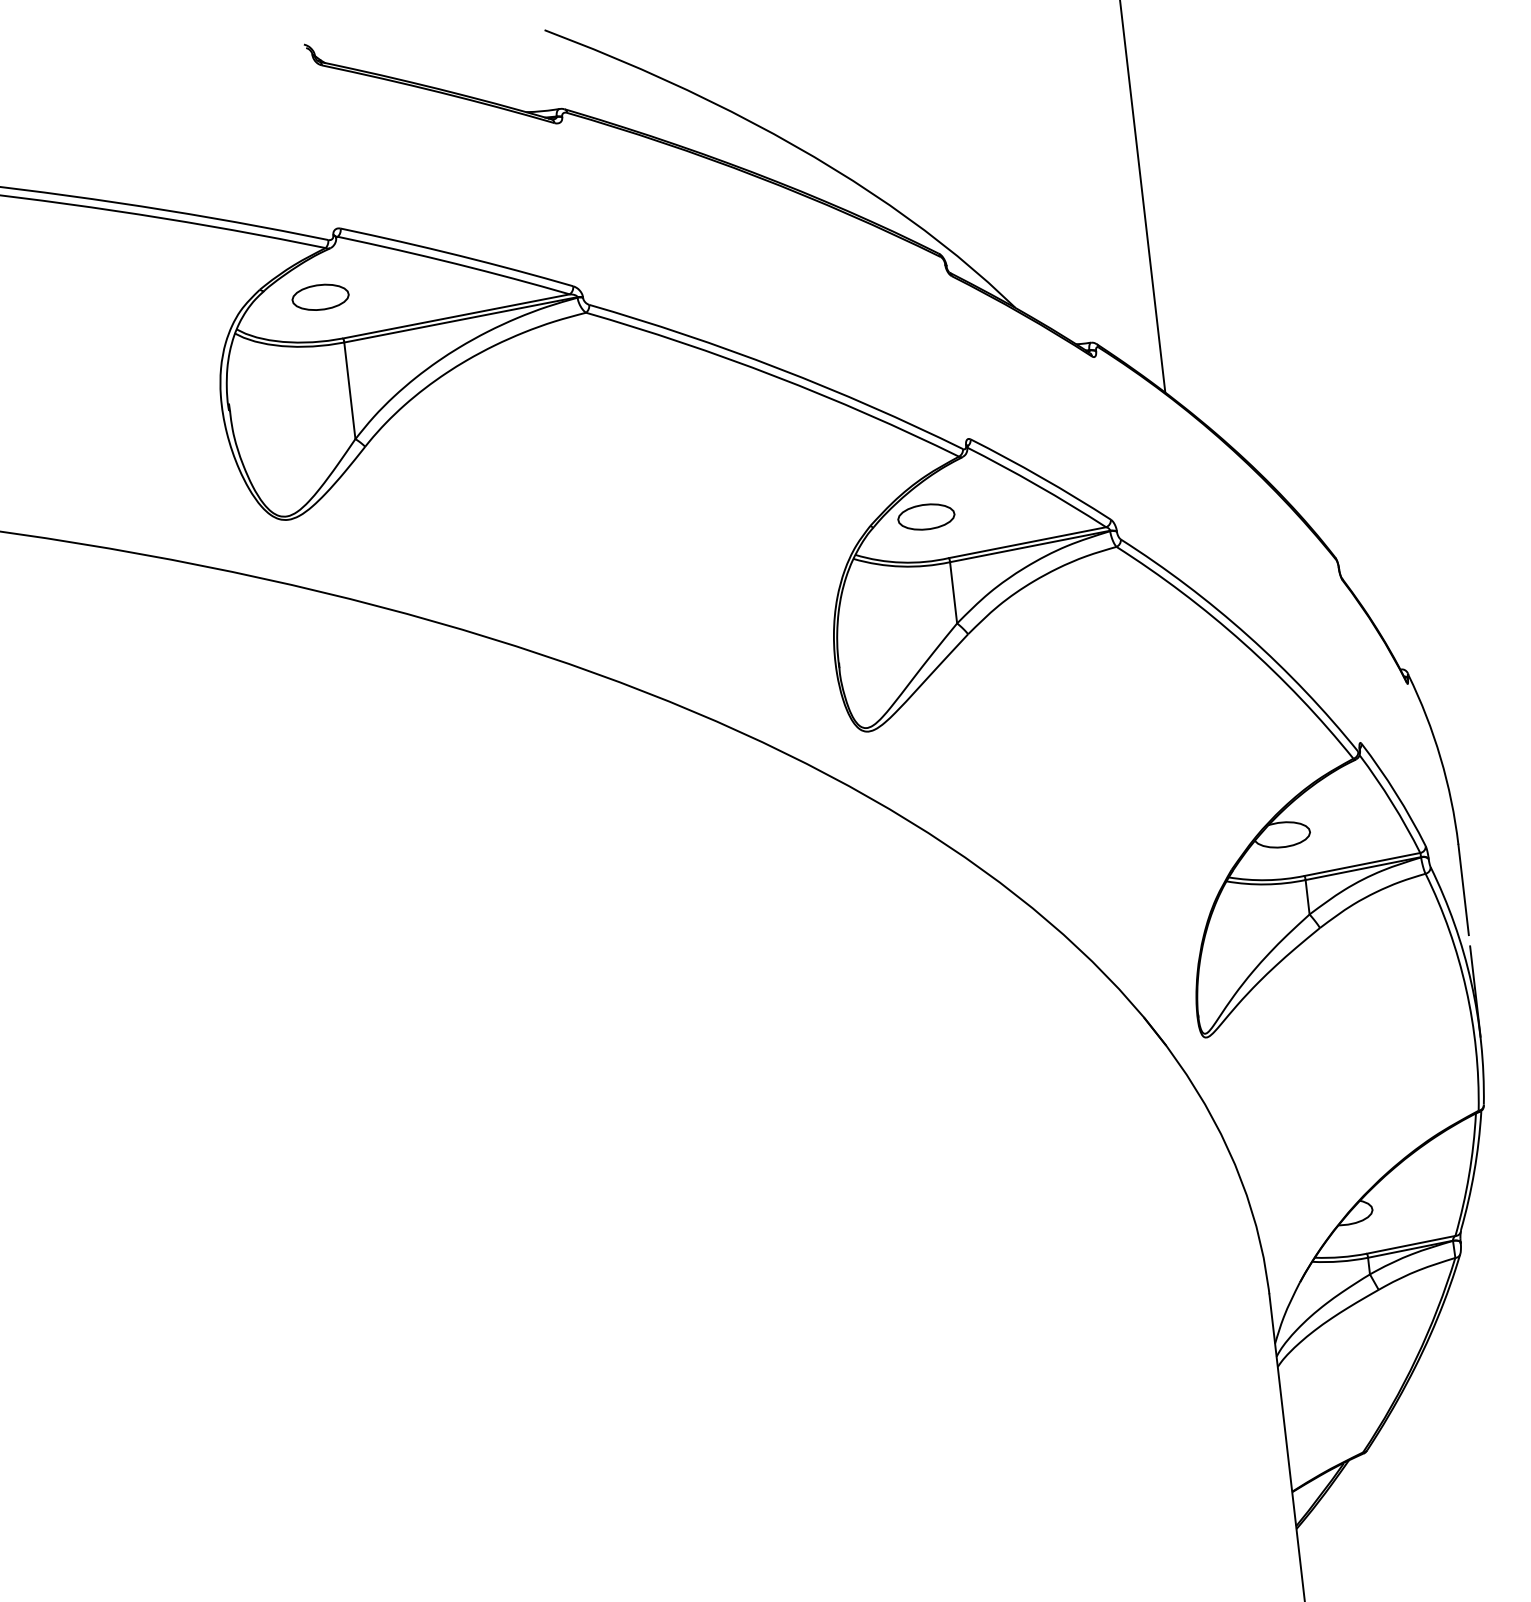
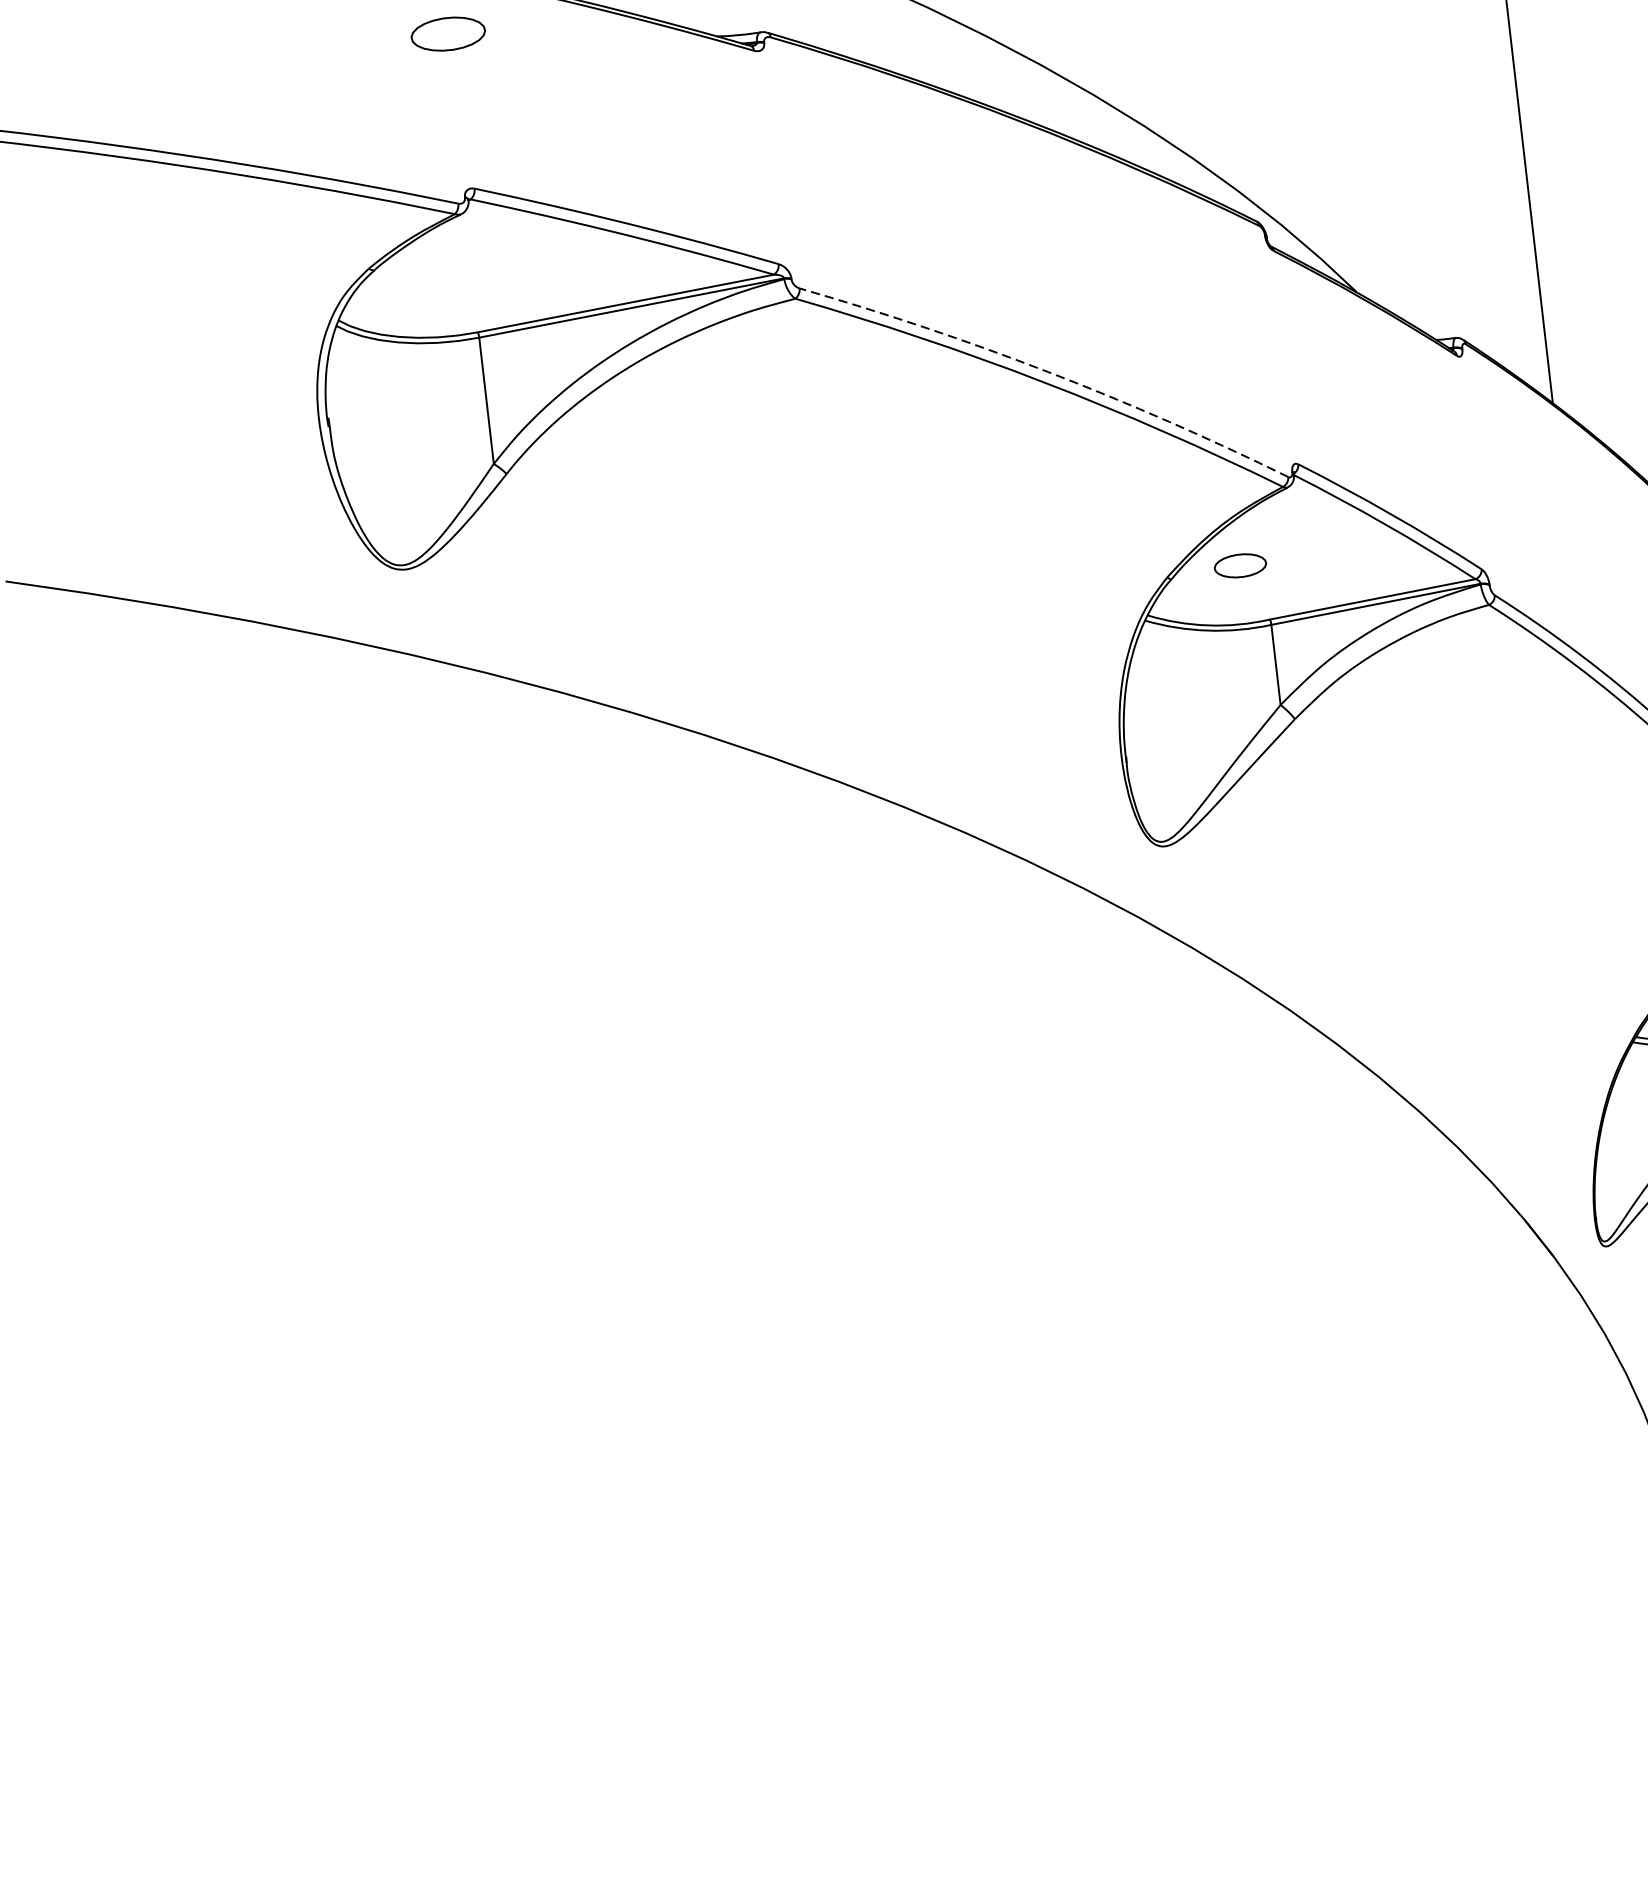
part: (320, 296) -> (448, 32), moved
arc: (779, 368) -> (1048, 371), solid -> dashed
part: (926, 516) -> (1240, 565), size x0.7

